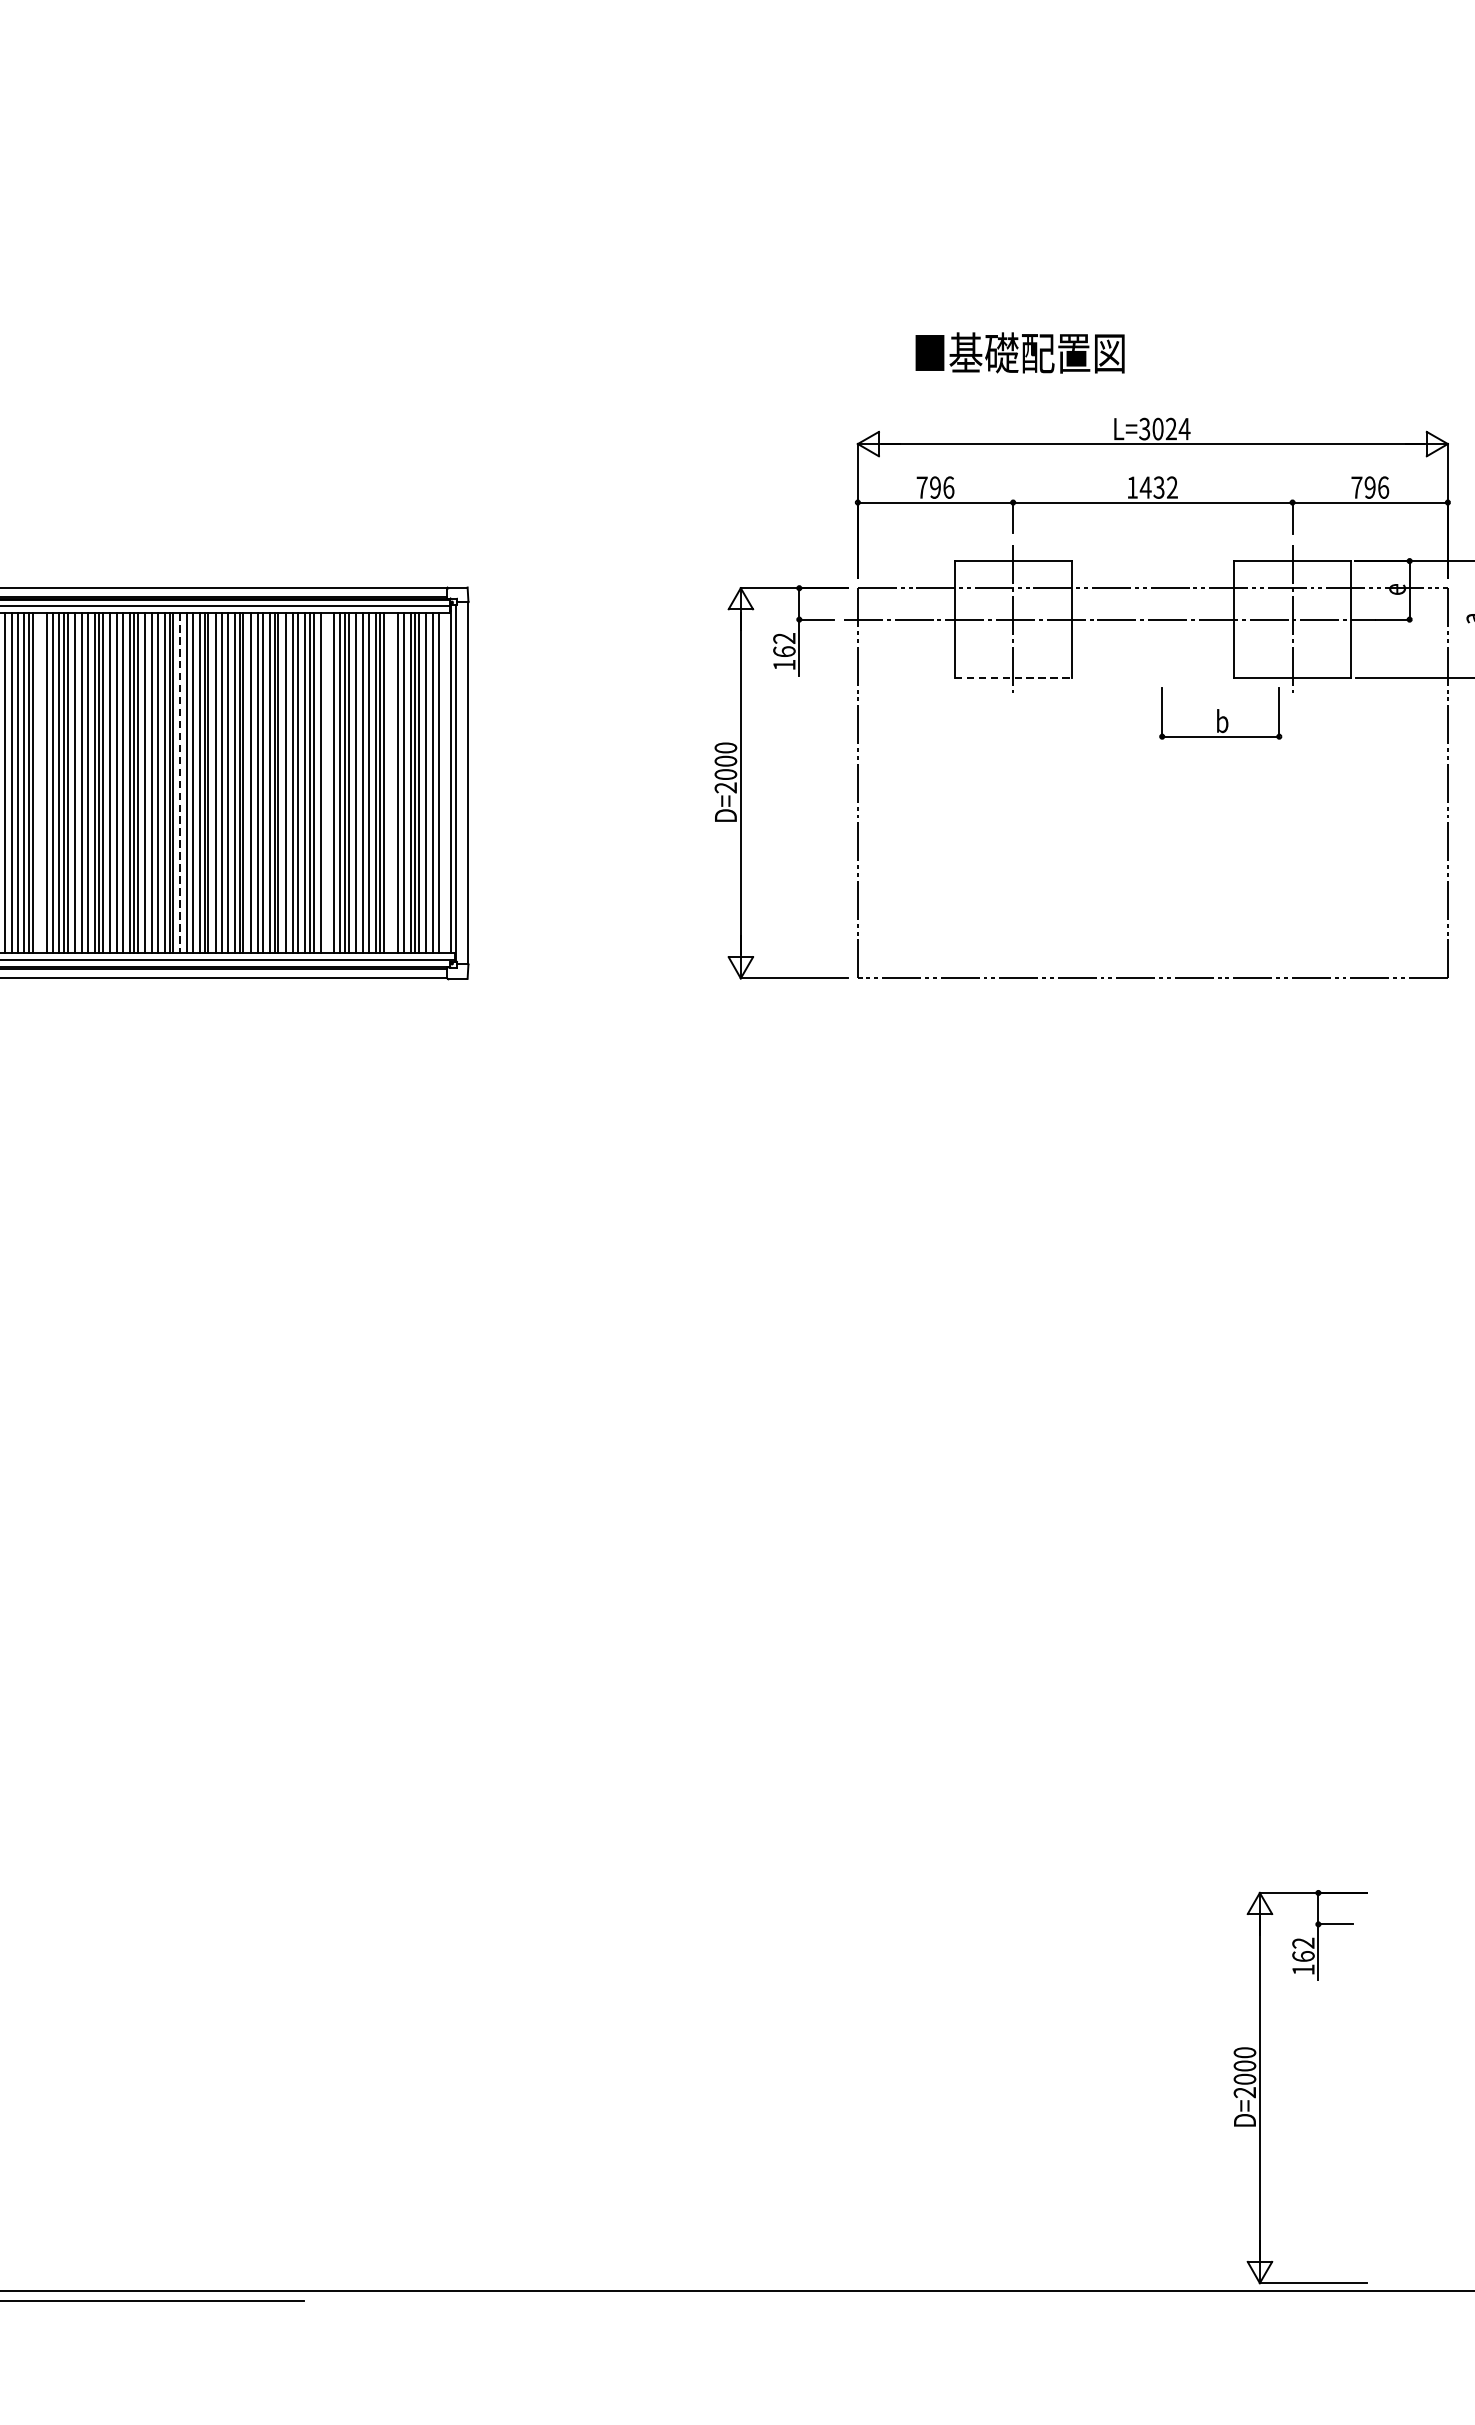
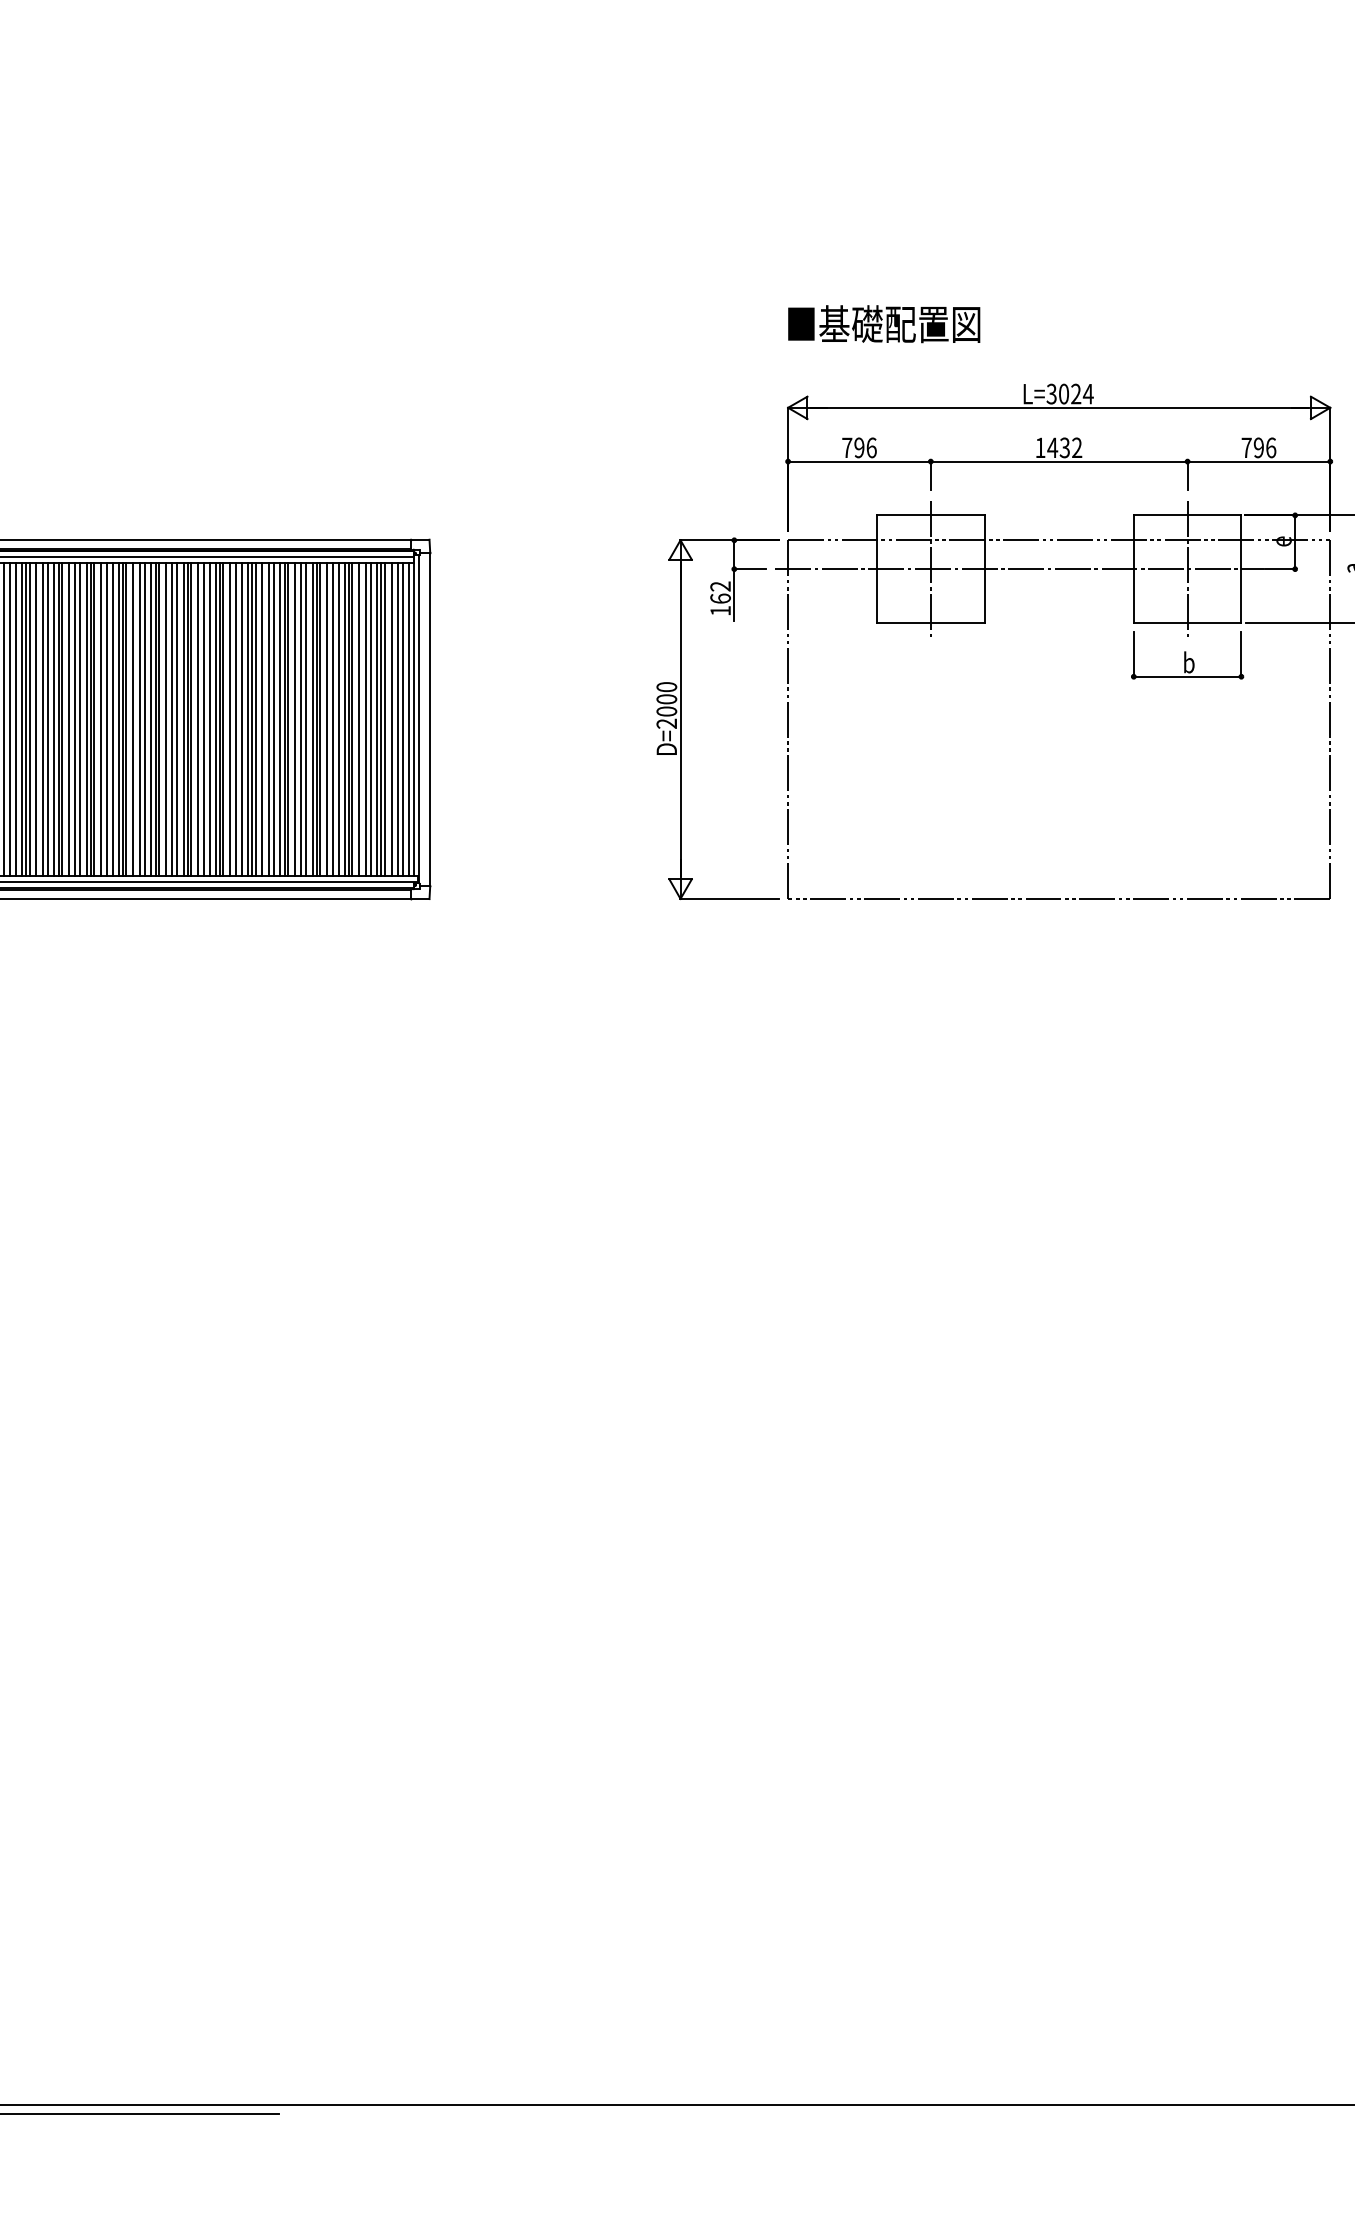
text: (1020, 353) -> (884, 324), moved
line: (1012, 677) -> (930, 622), dashed -> solid
part: (1220, 713) -> (1187, 655), moved
line: (39, 783) -> (36, 719), added
line: (327, 783) -> (300, 719), added
line: (391, 783) -> (359, 719), added
line: (445, 783) -> (409, 719), added
line: (180, 784) -> (165, 720), dashed -> solid
part: (1260, 2086) -> (1158, 1917), removed

